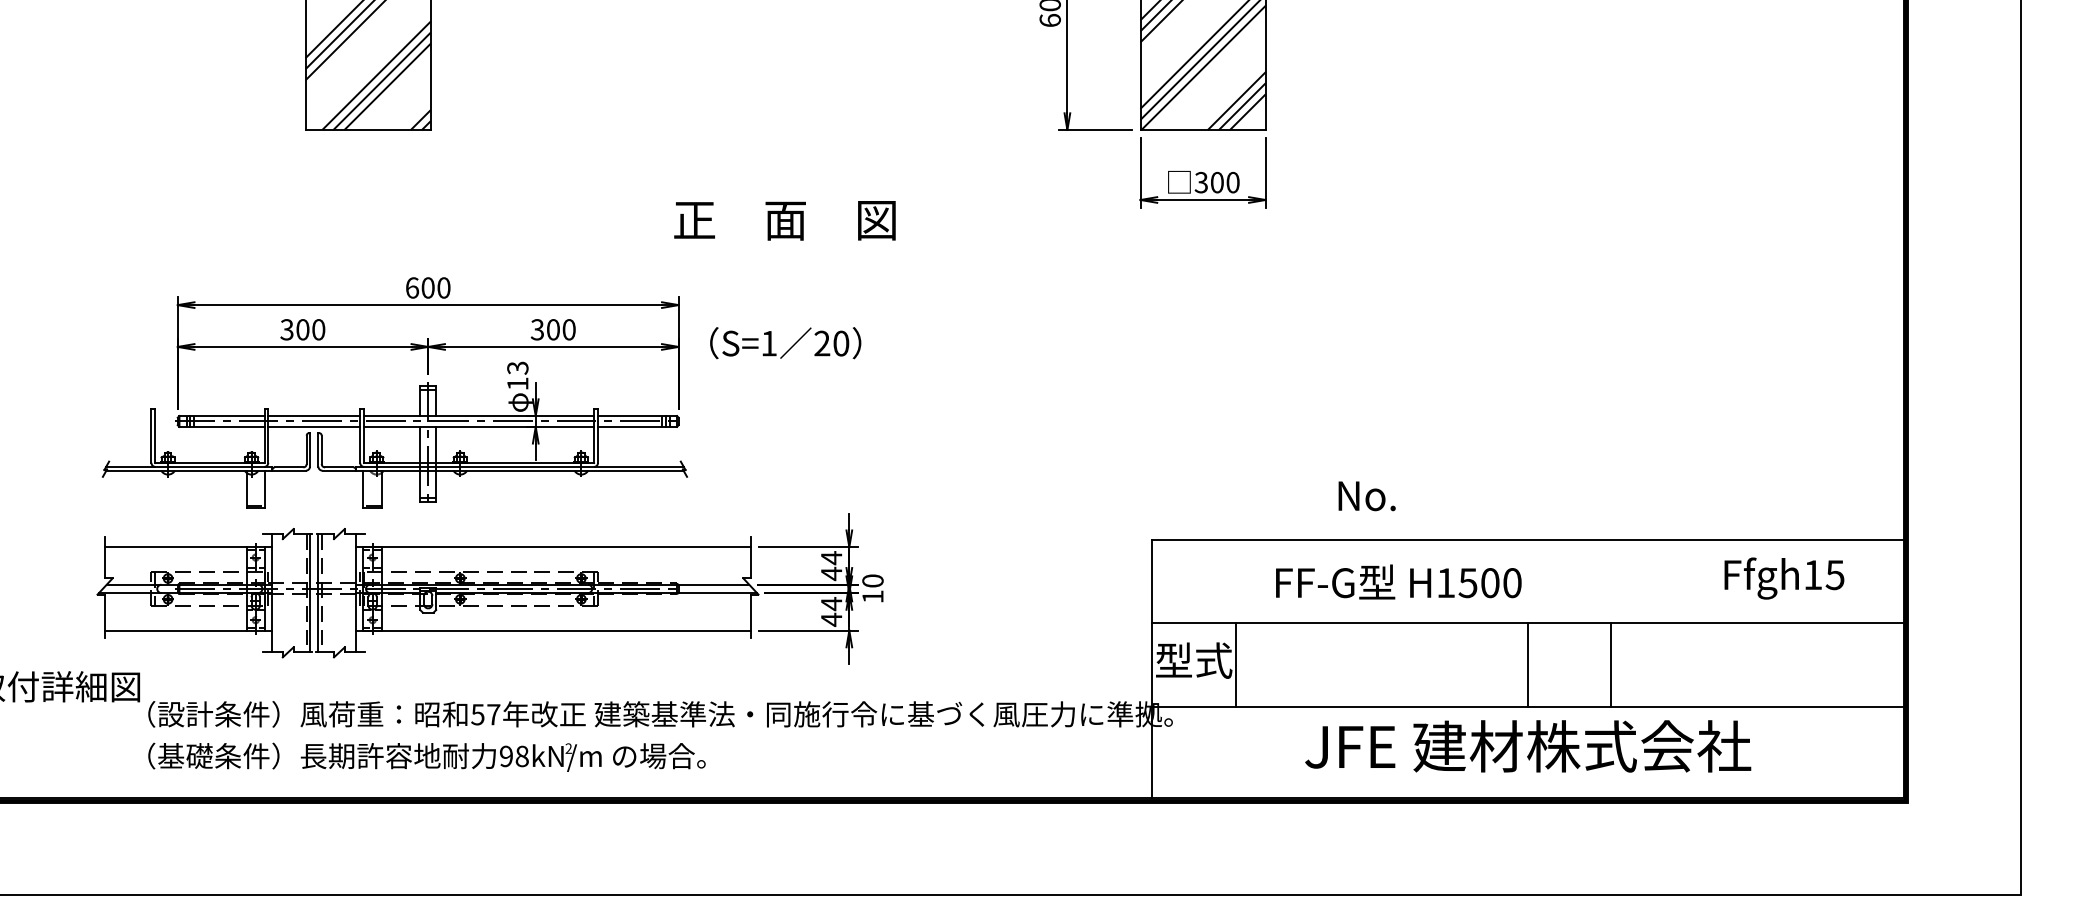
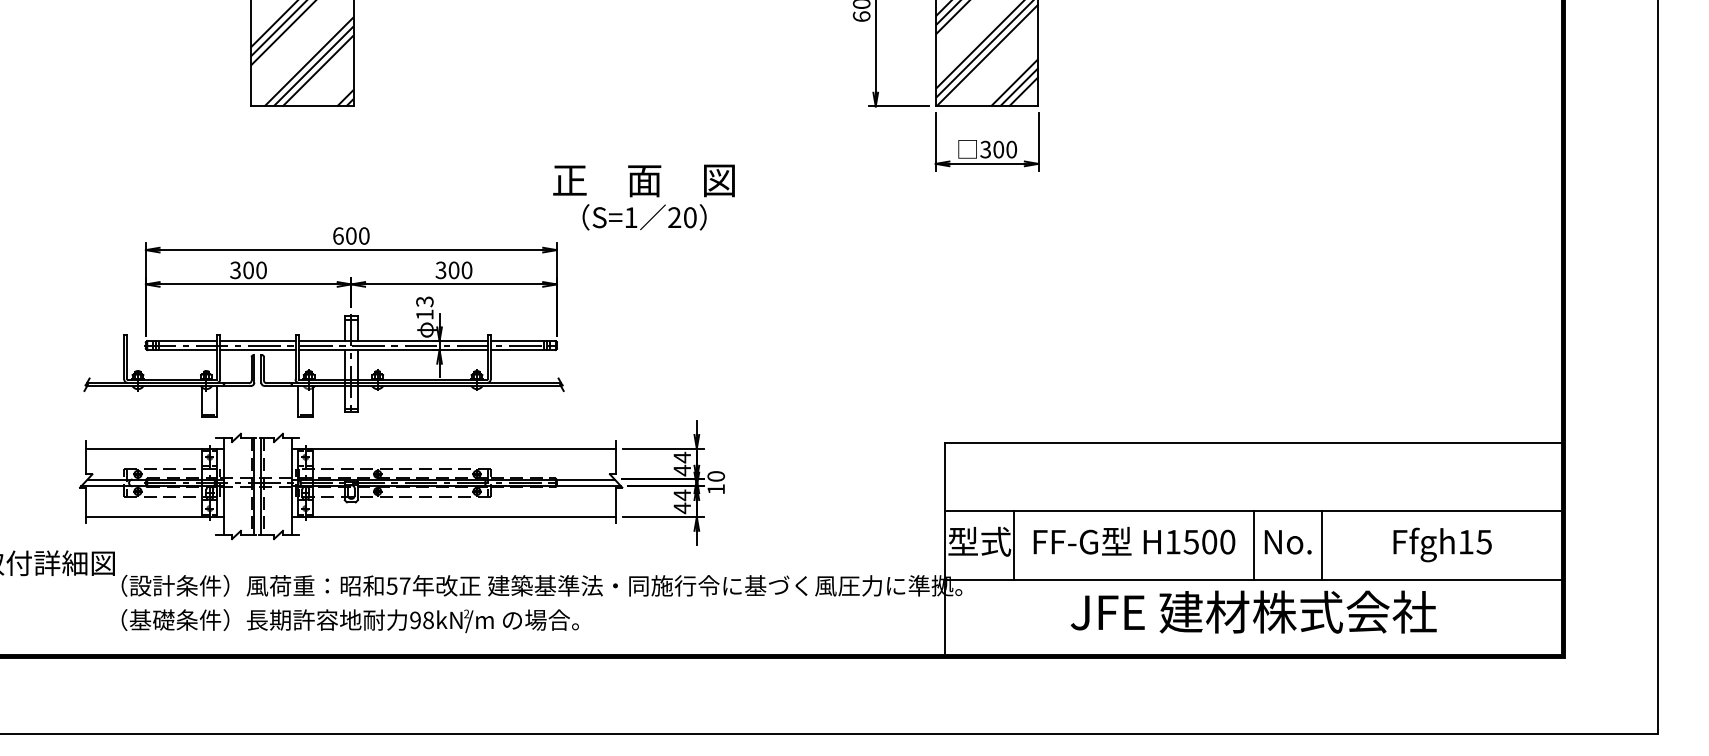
text: (785, 343) -> (644, 217), moved
text: (1366, 496) -> (1287, 542), moved
text: (1784, 578) -> (1442, 544), moved
text: (1398, 581) -> (1134, 540), moved

